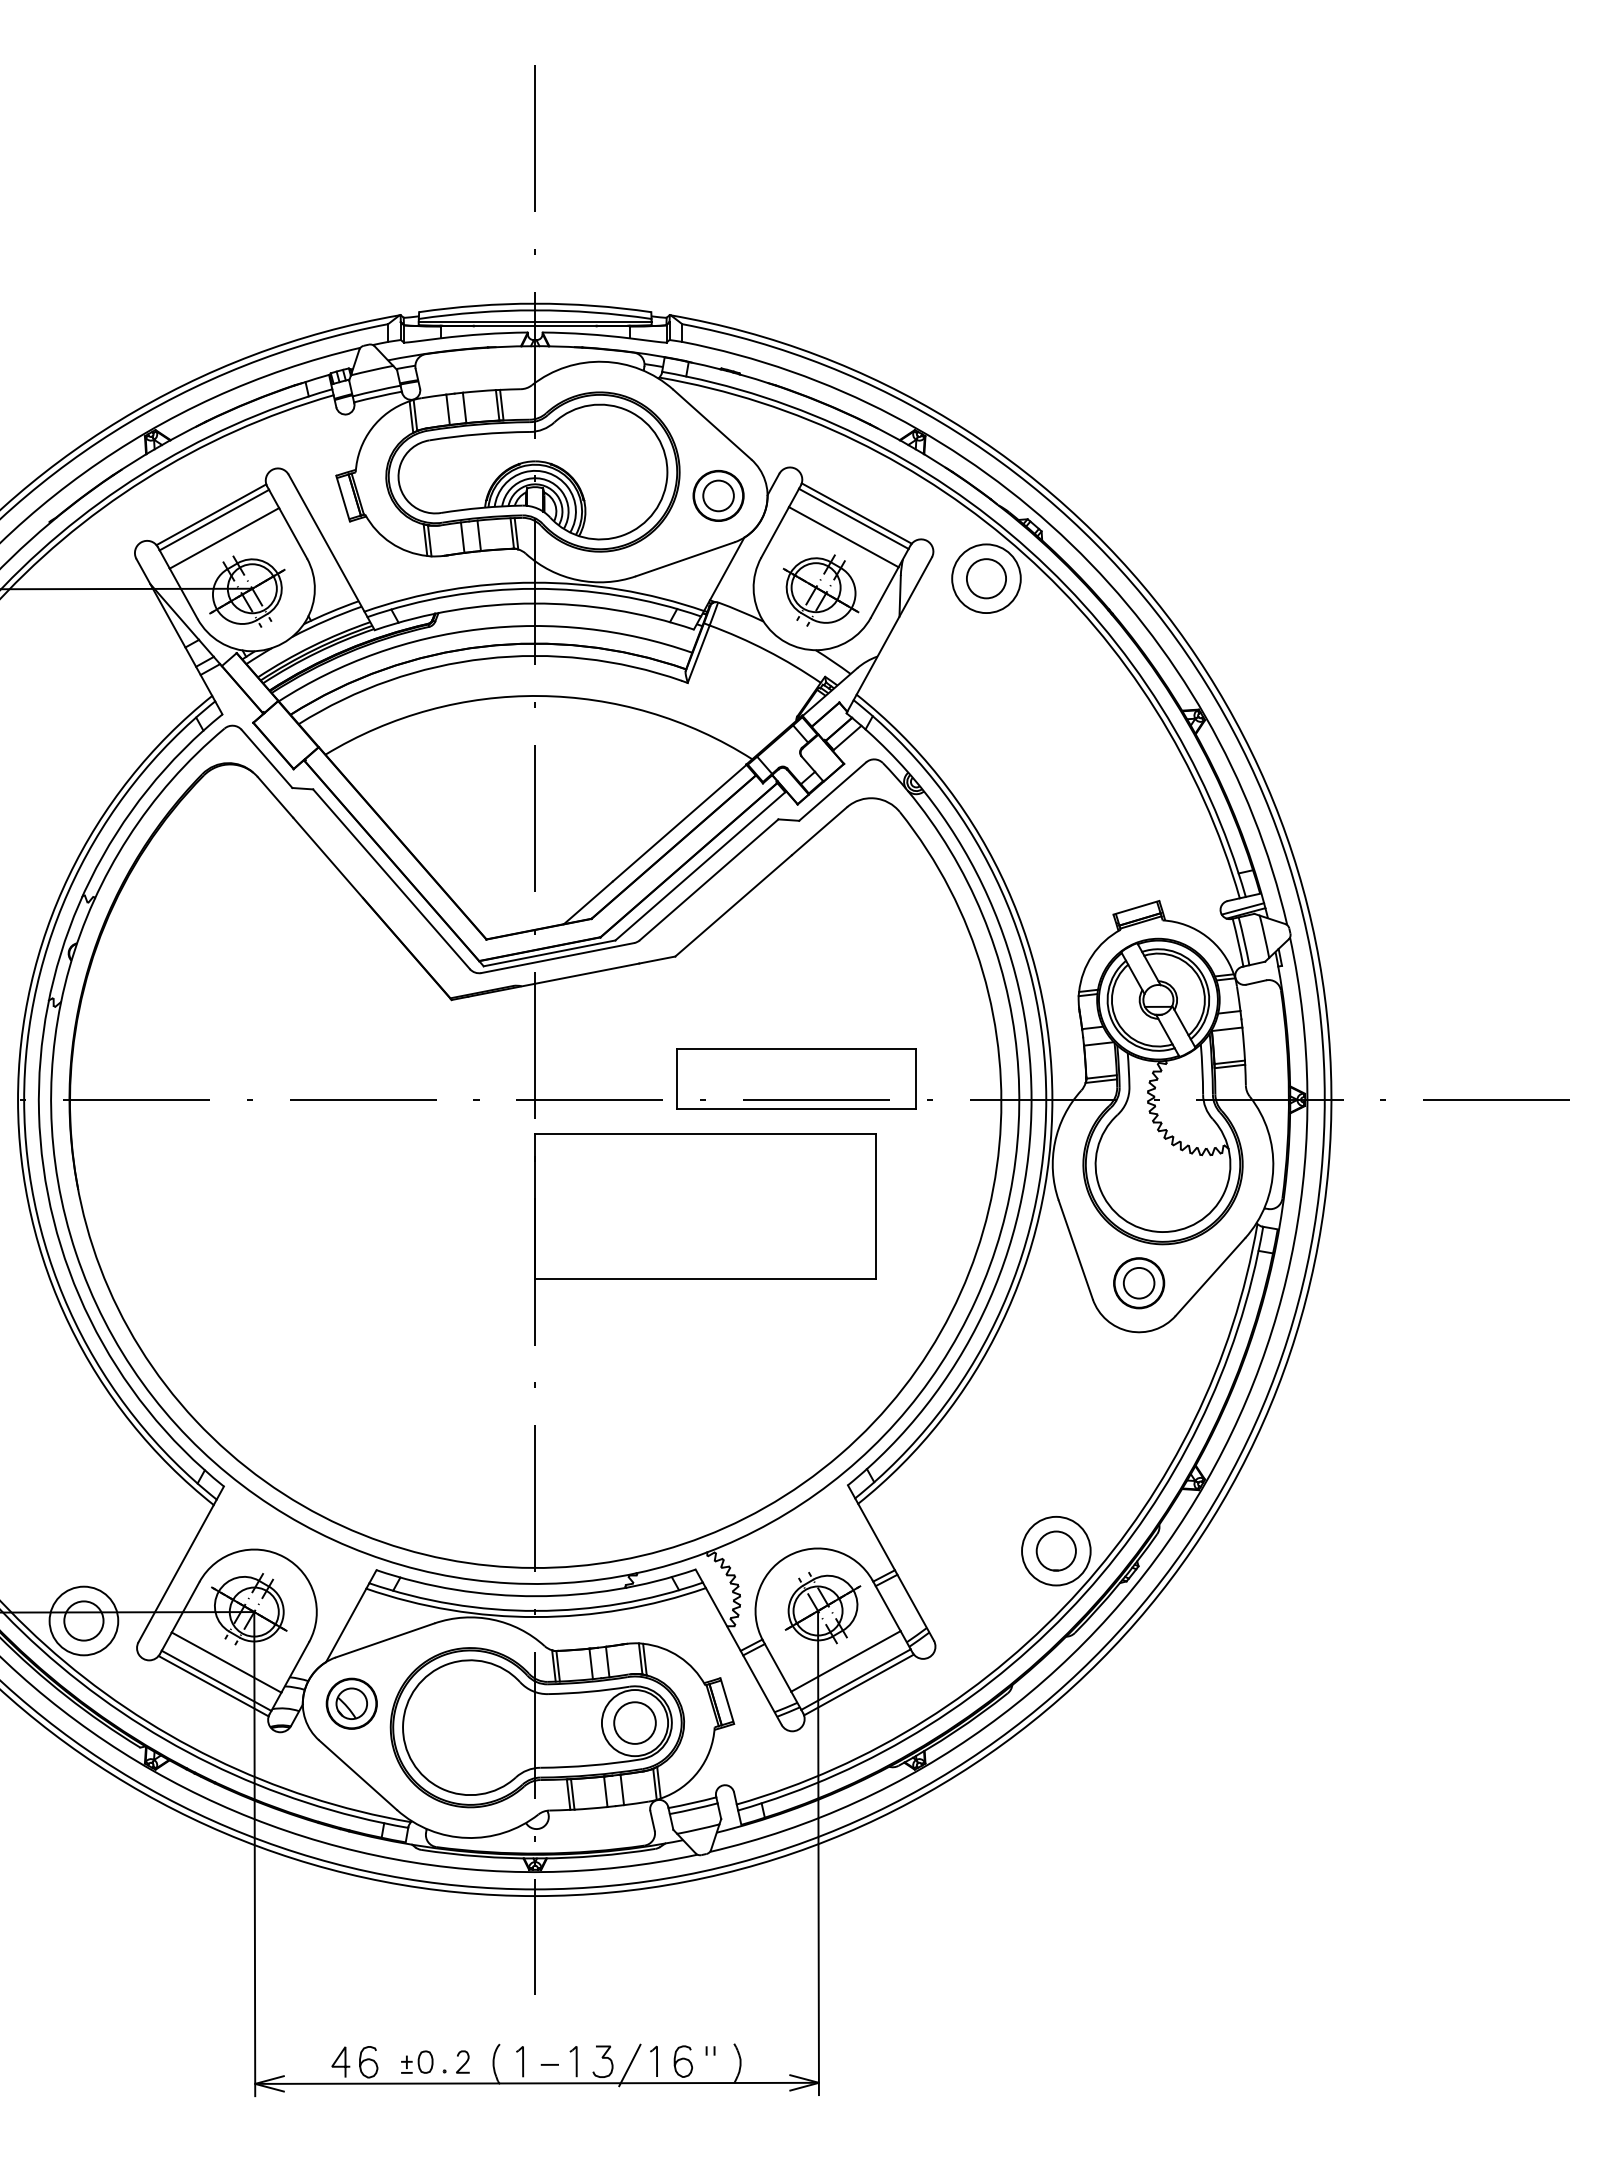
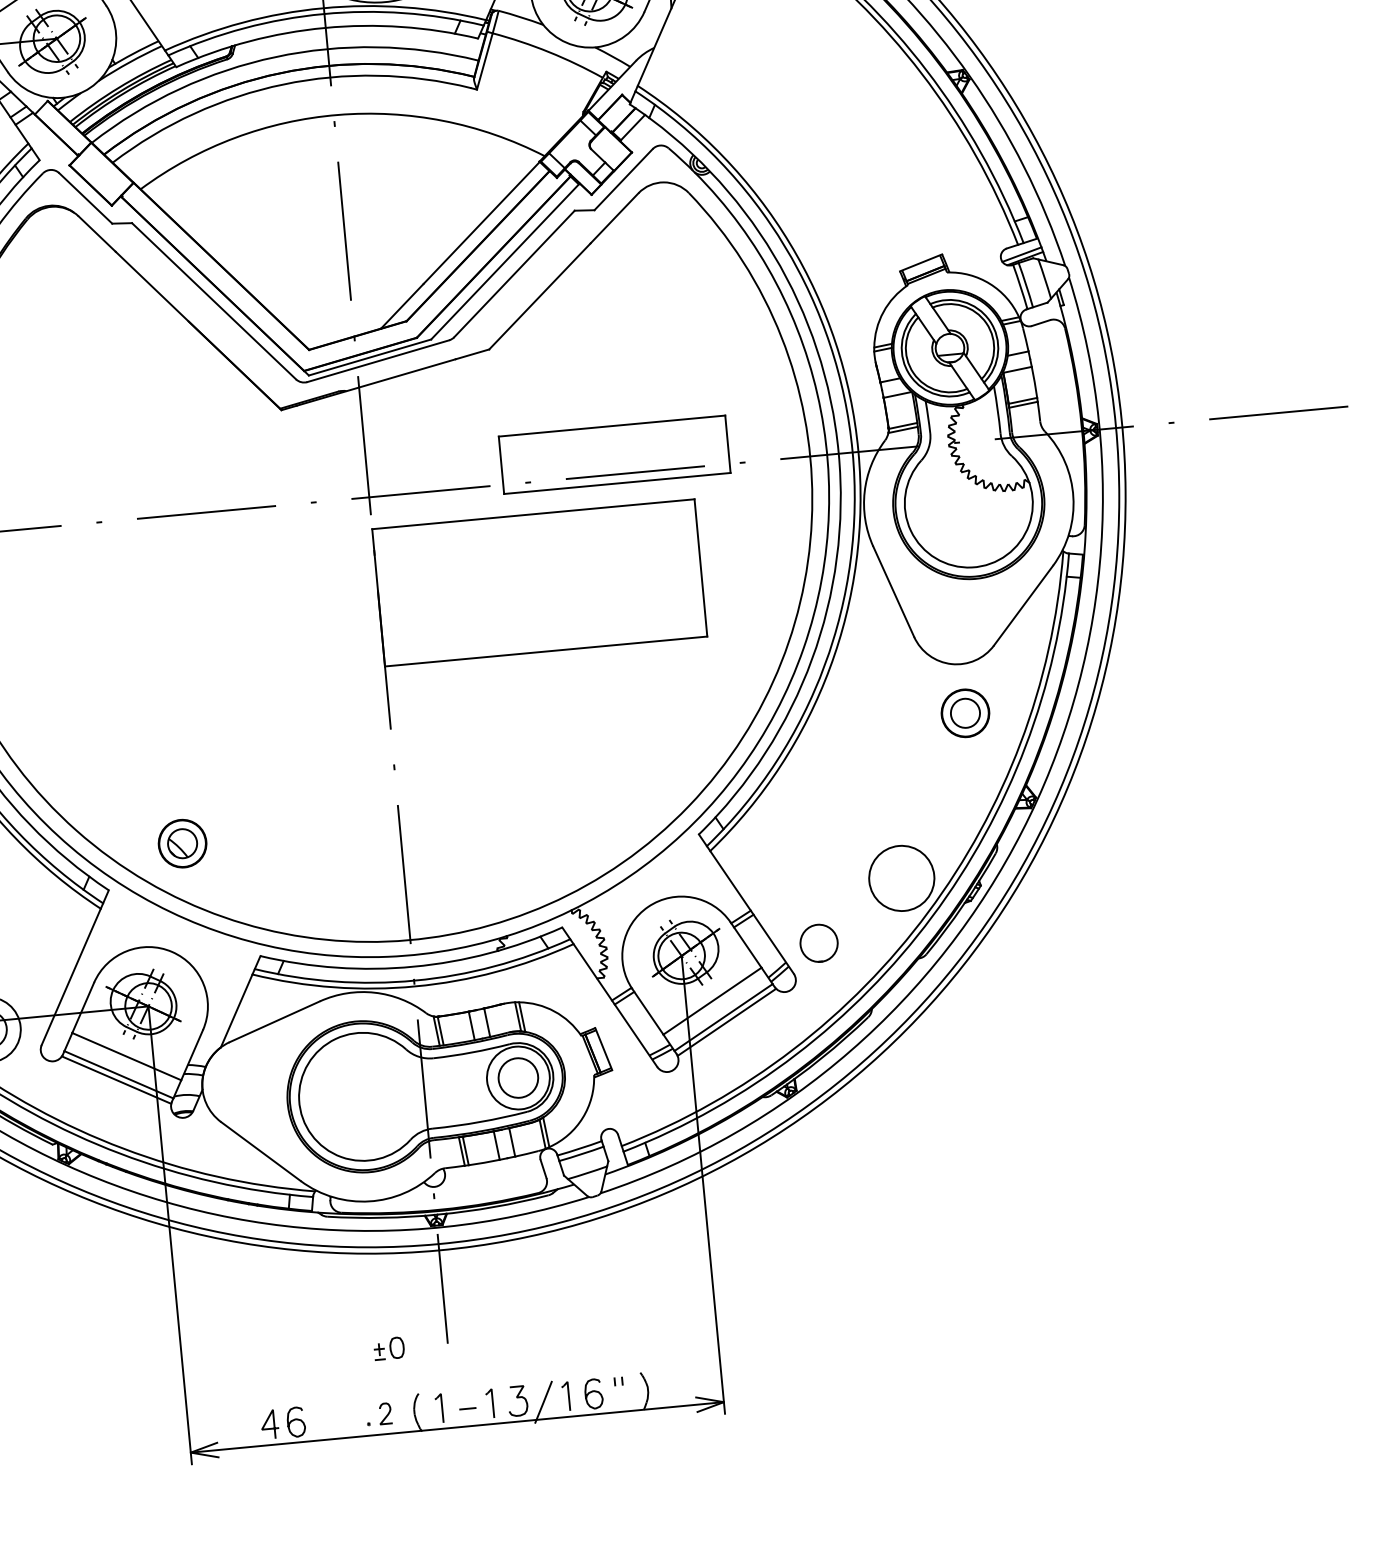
part: (1139, 1283) -> (965, 713), moved
circle: (1055, 1550) -> (818, 942), moved
part: (351, 1703) -> (182, 843), moved
part: (417, 2061) -> (389, 1347), moved

